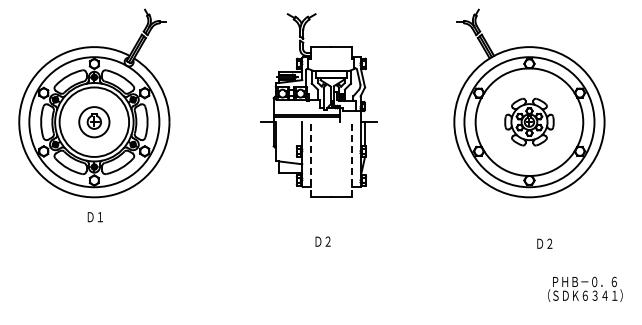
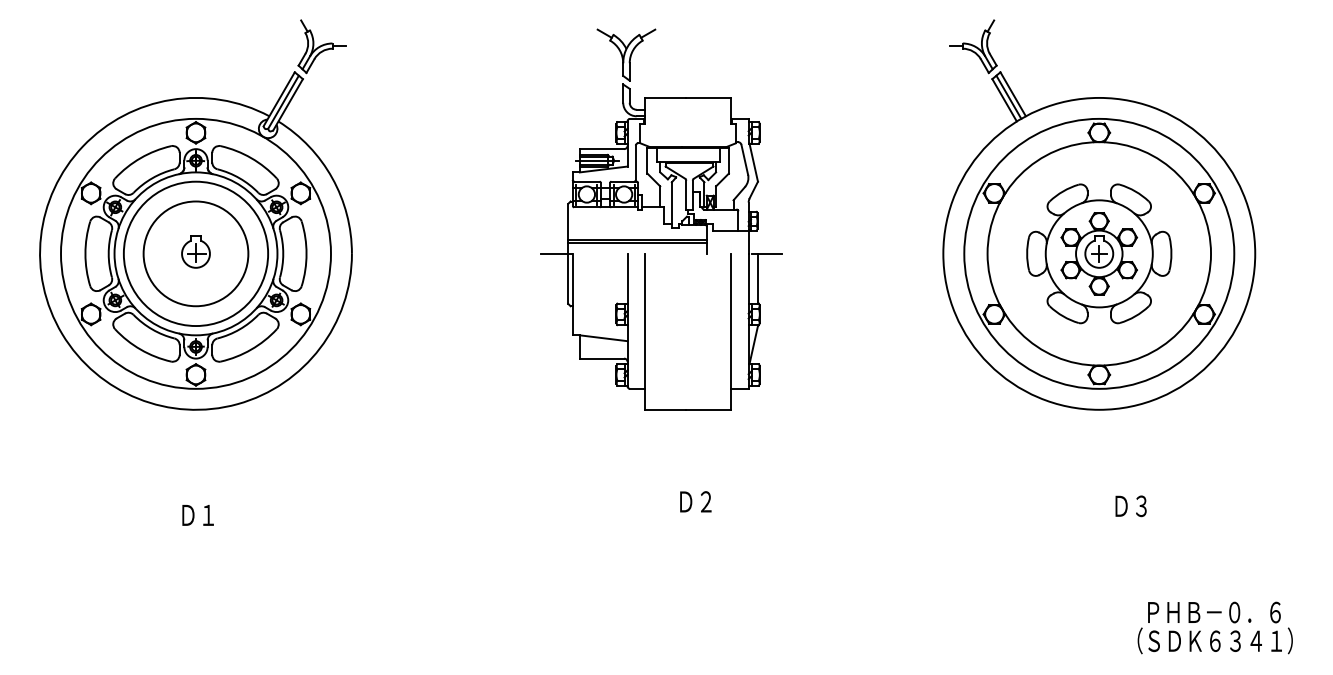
part: (529, 121) -> (1099, 252), size x1.43
circle: (94, 122) -> (196, 254), size x1.67
line: (310, 159) -> (644, 331), dashed -> solid
line: (352, 159) -> (731, 331), dashed -> solid
text: (94, 217) -> (196, 516), moved
text: (322, 241) -> (694, 501), moved
text: (549, 244) -> (1140, 507), Ｄ２ -> Ｄ３
text: (585, 288) -> (1215, 626), moved

